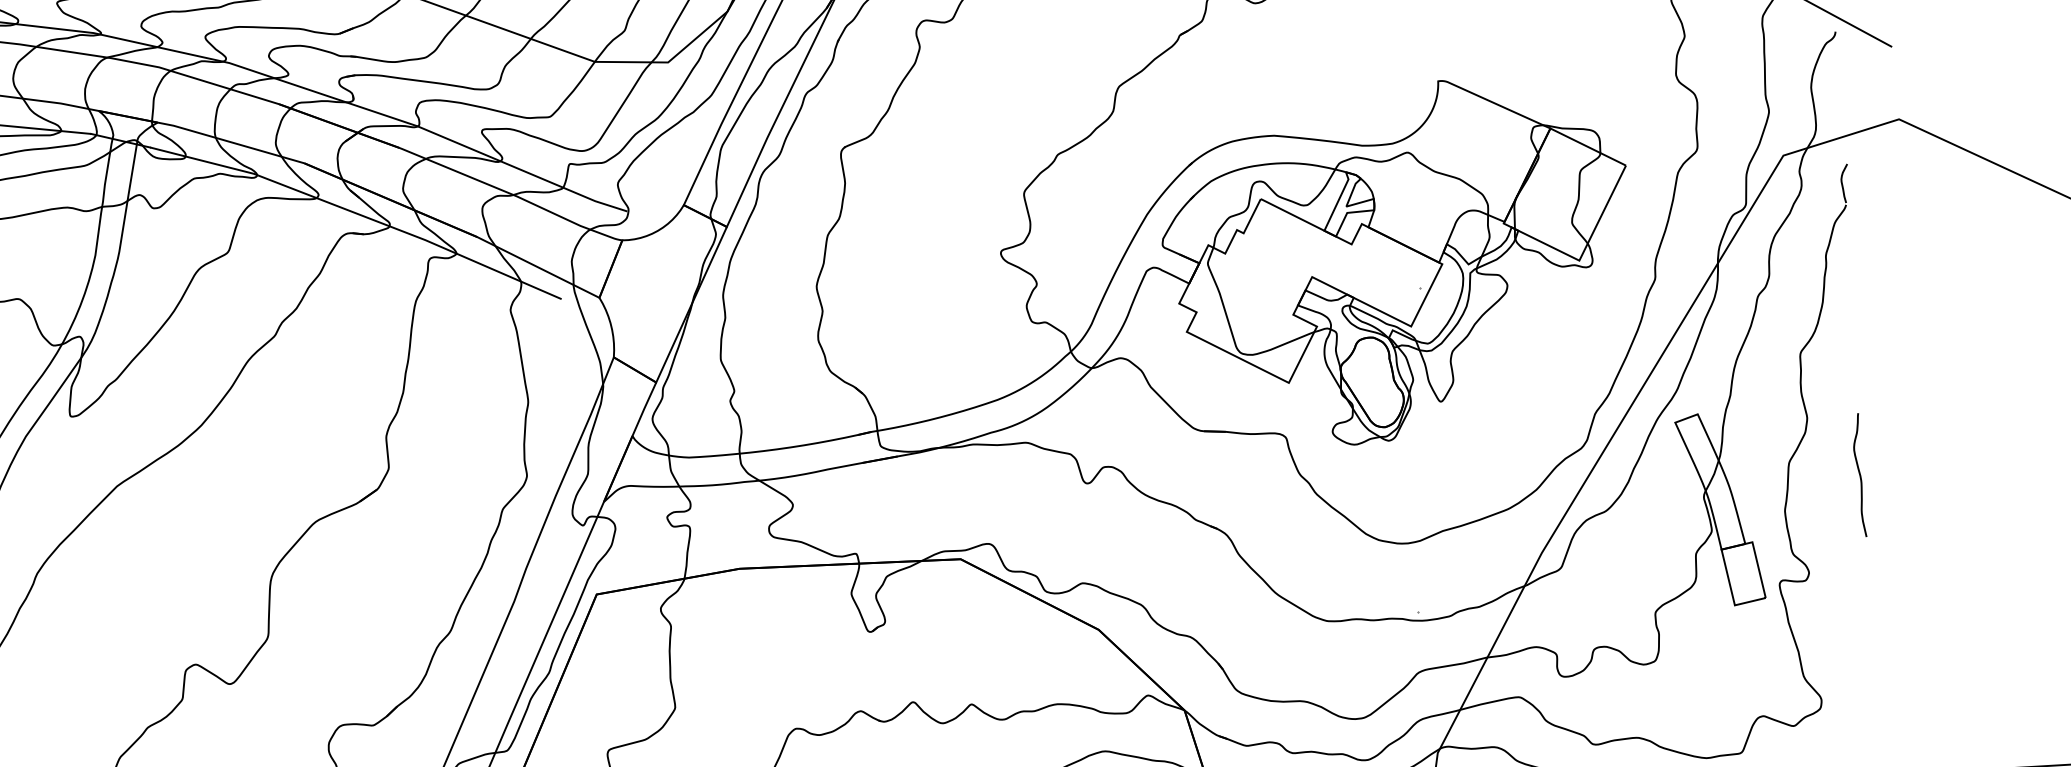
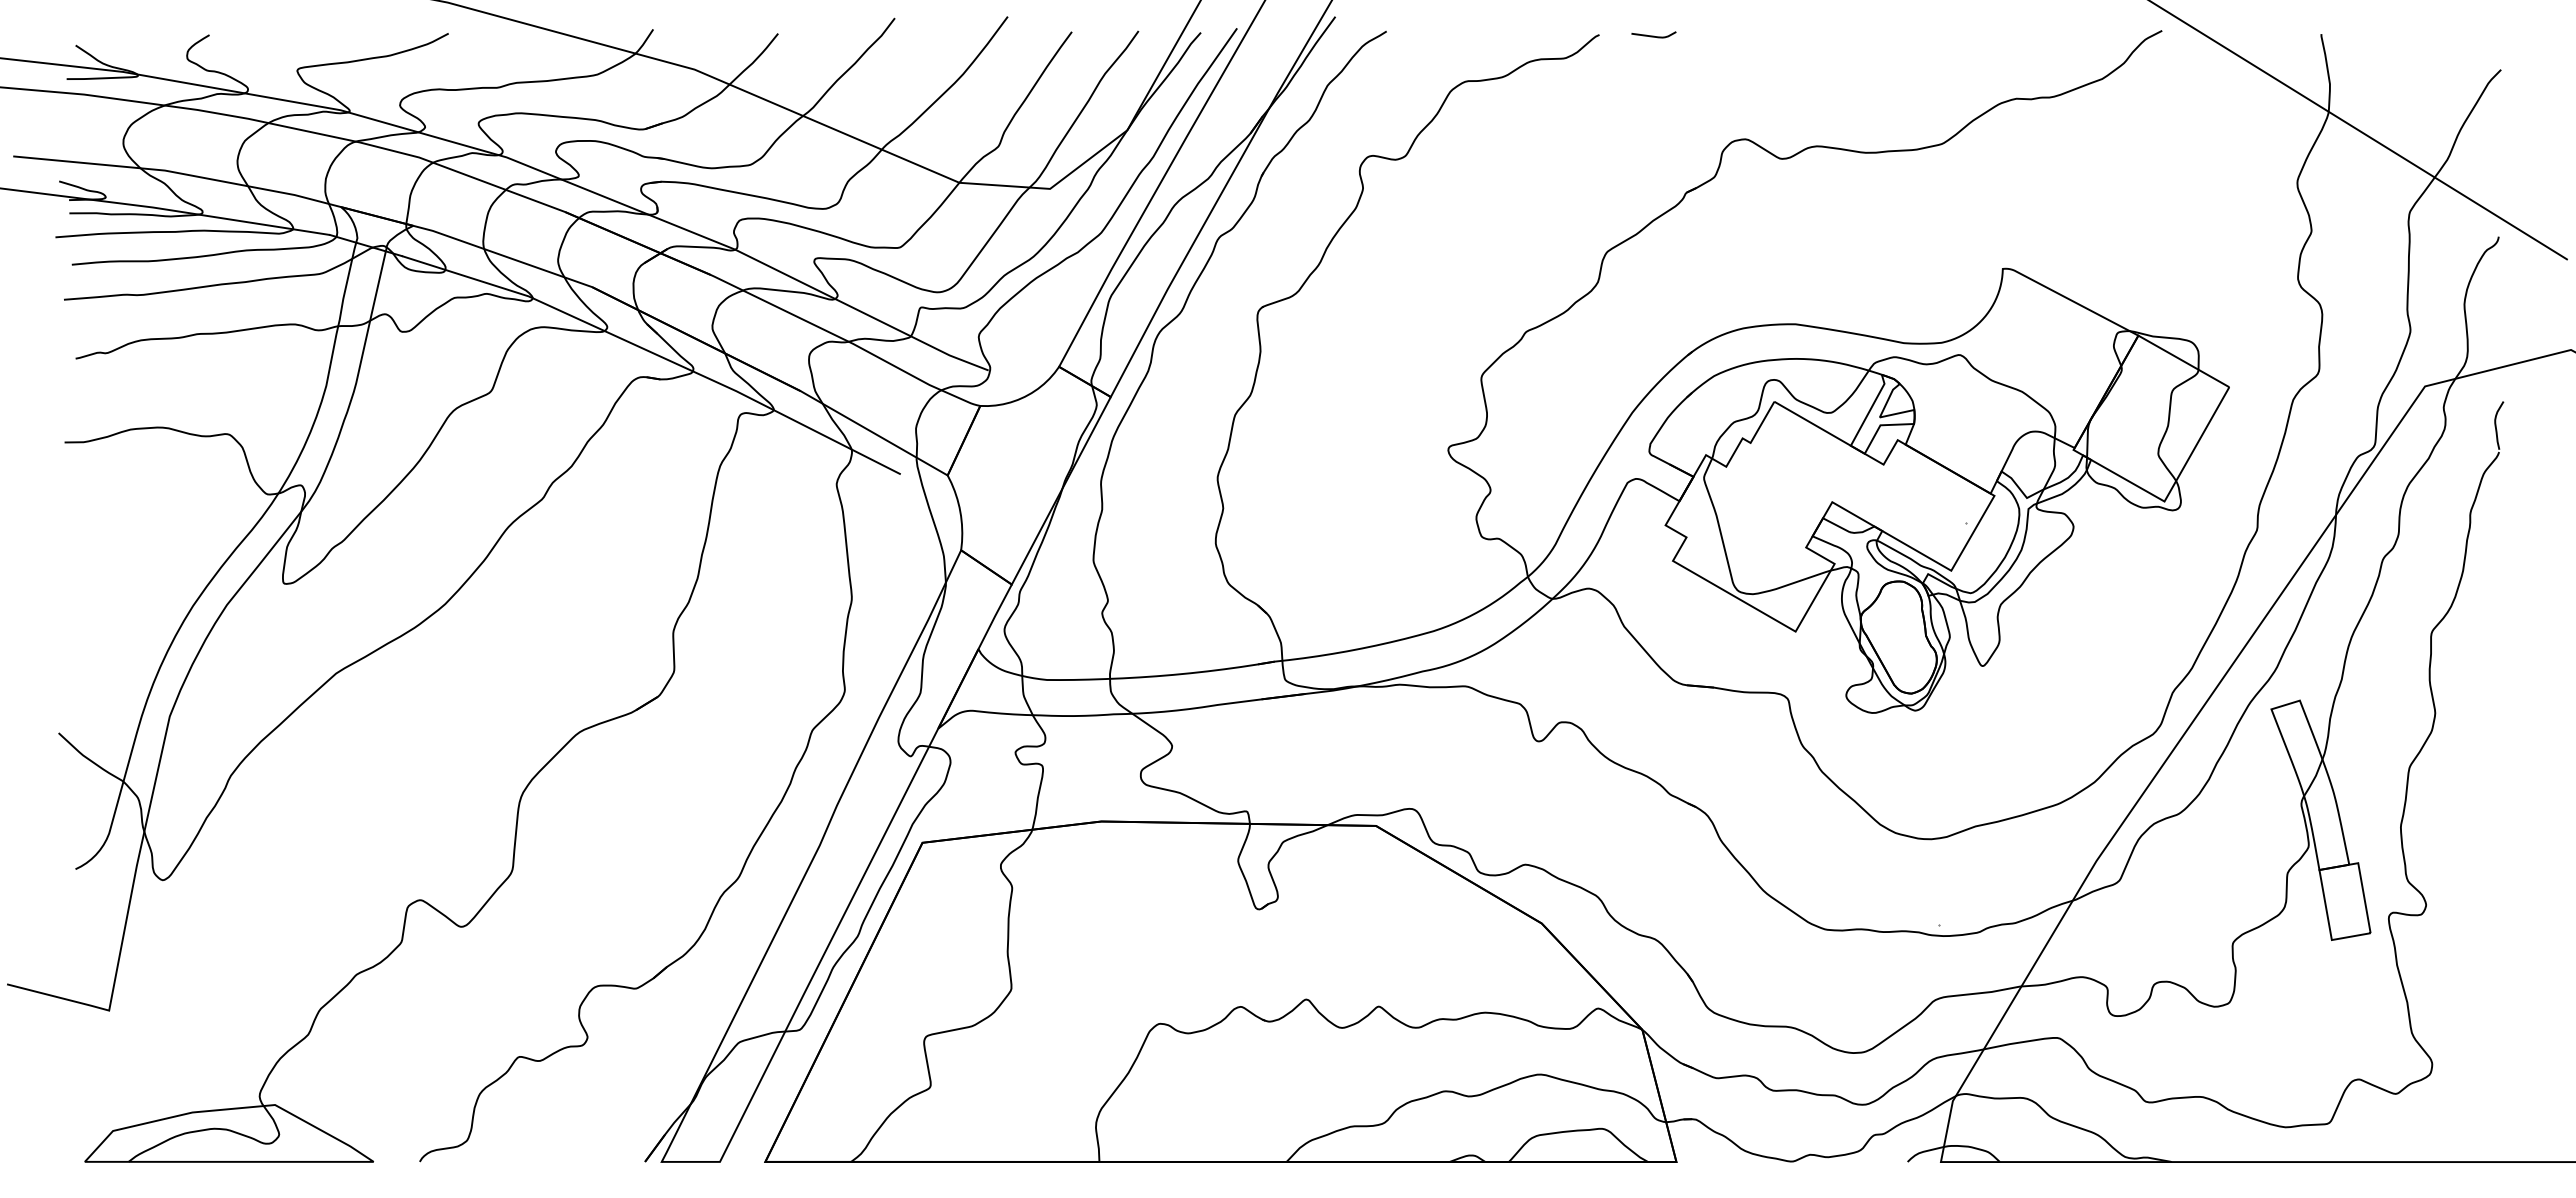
curve: (1859, 475) -> (2495, 788), removed

